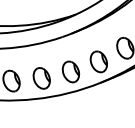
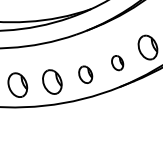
part: (98, 61) -> (117, 62), size x0.6
part: (70, 71) -> (85, 74), size x0.7

